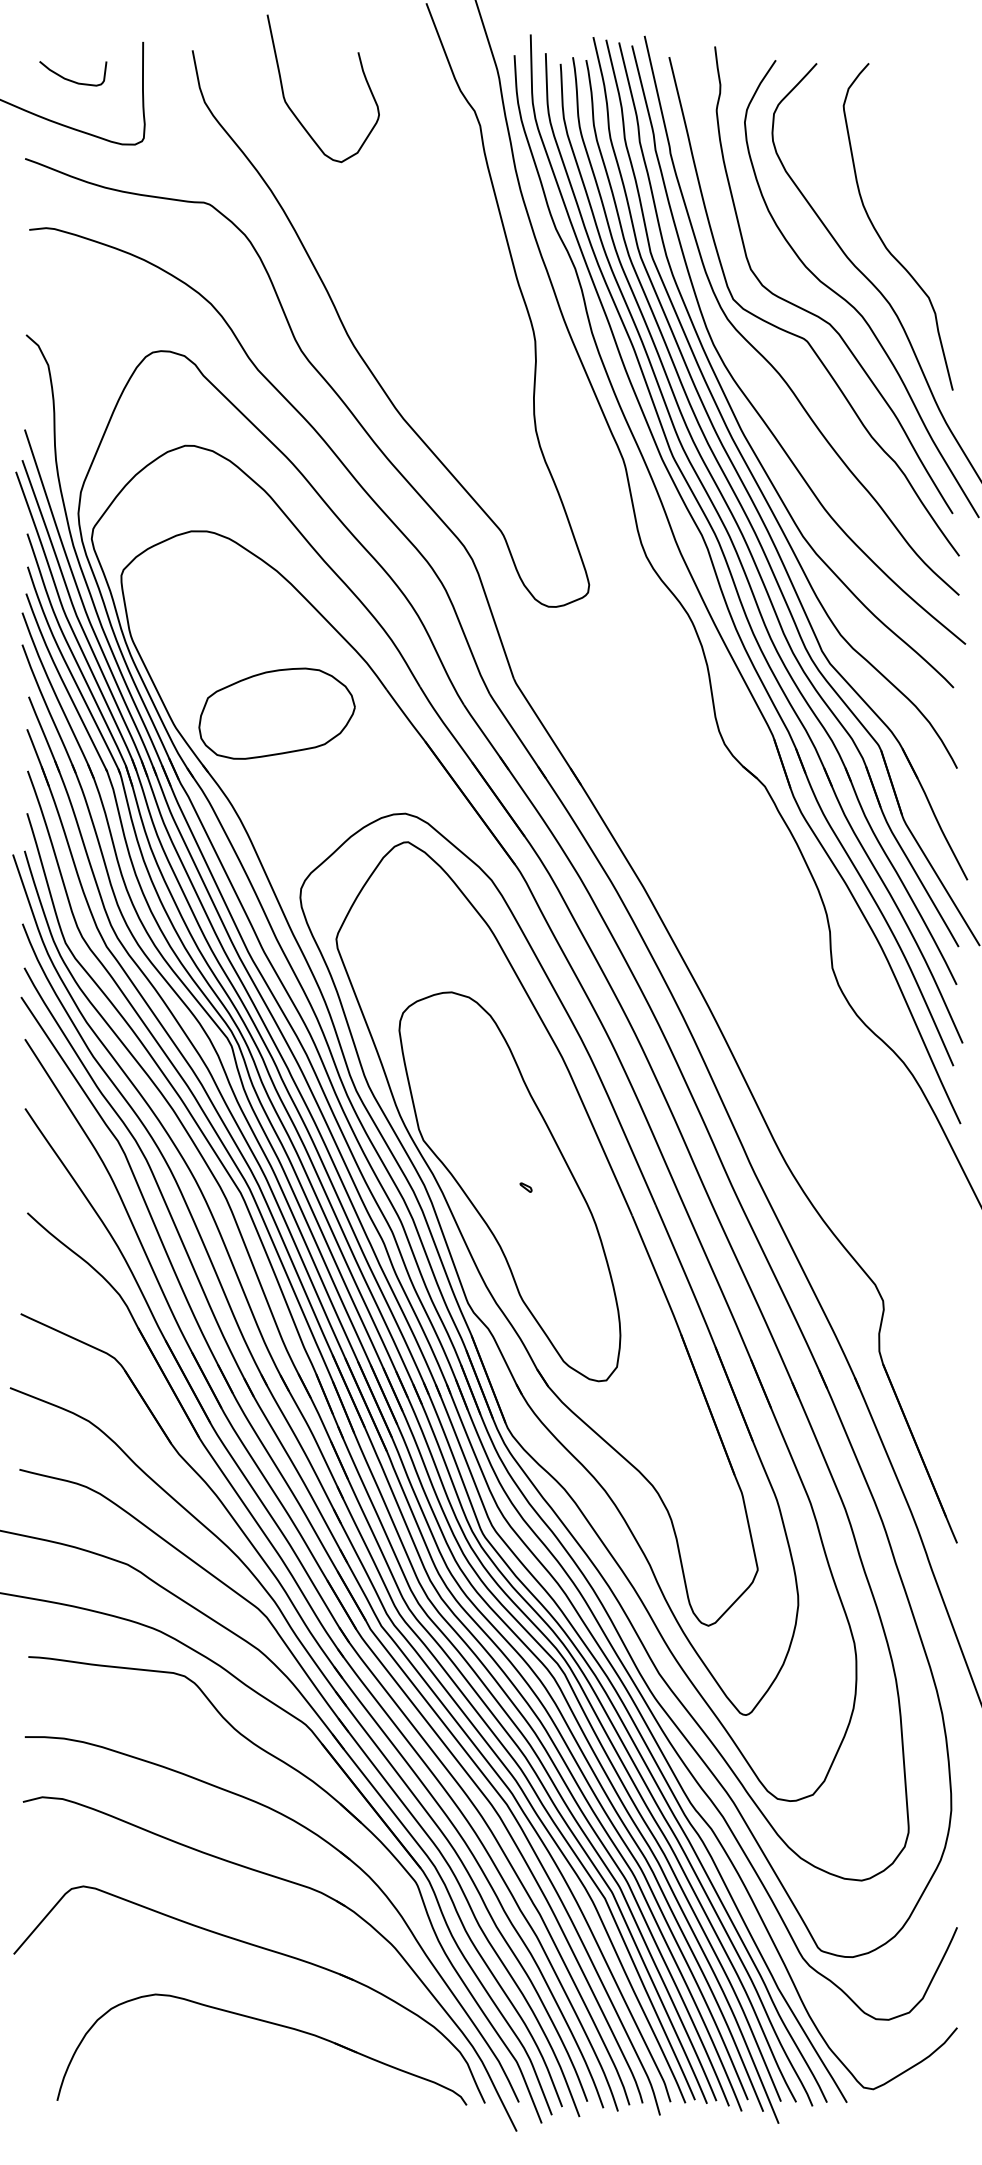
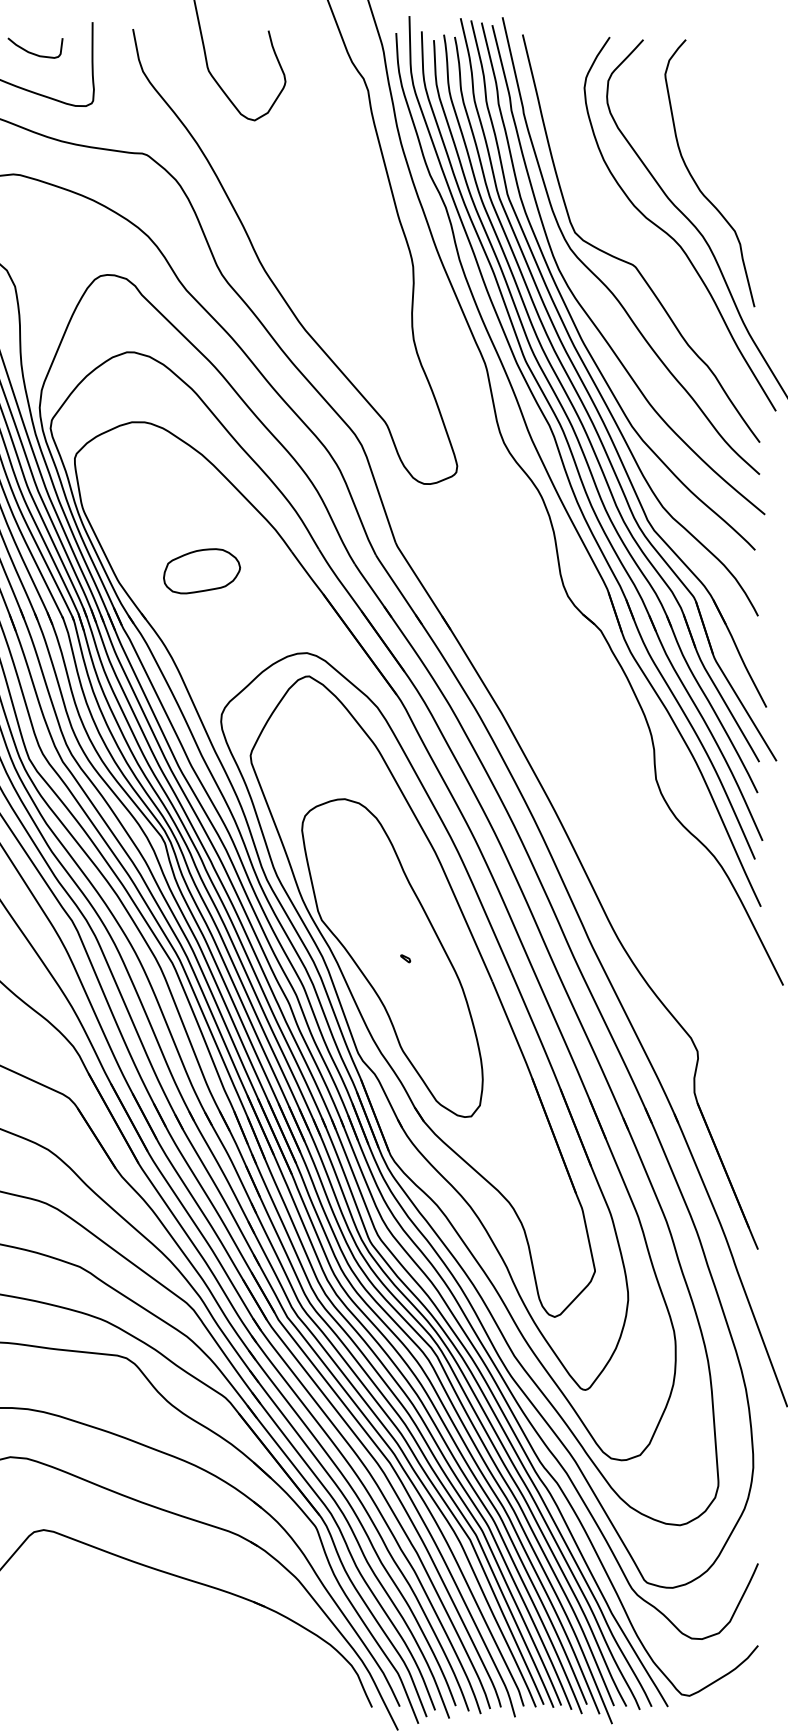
curve: (816, 314) -> (643, 245), removed
part: (276, 713) -> (201, 571), size x0.6
part: (268, 2023) -> (195, 1642), removed

